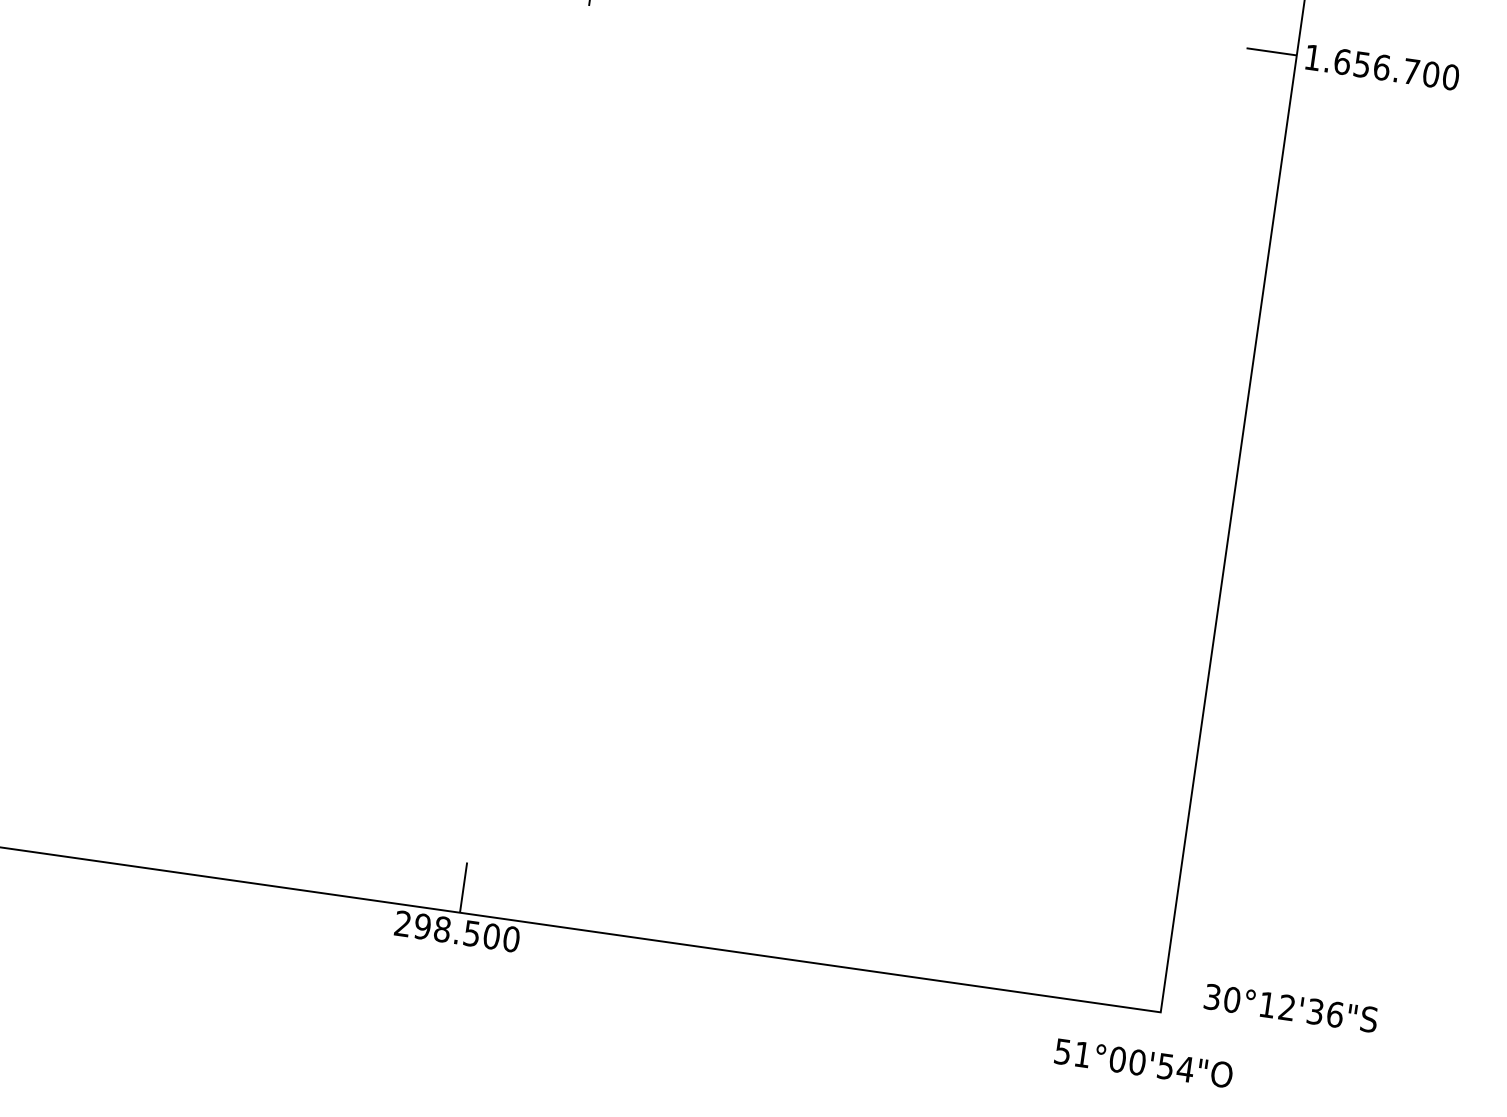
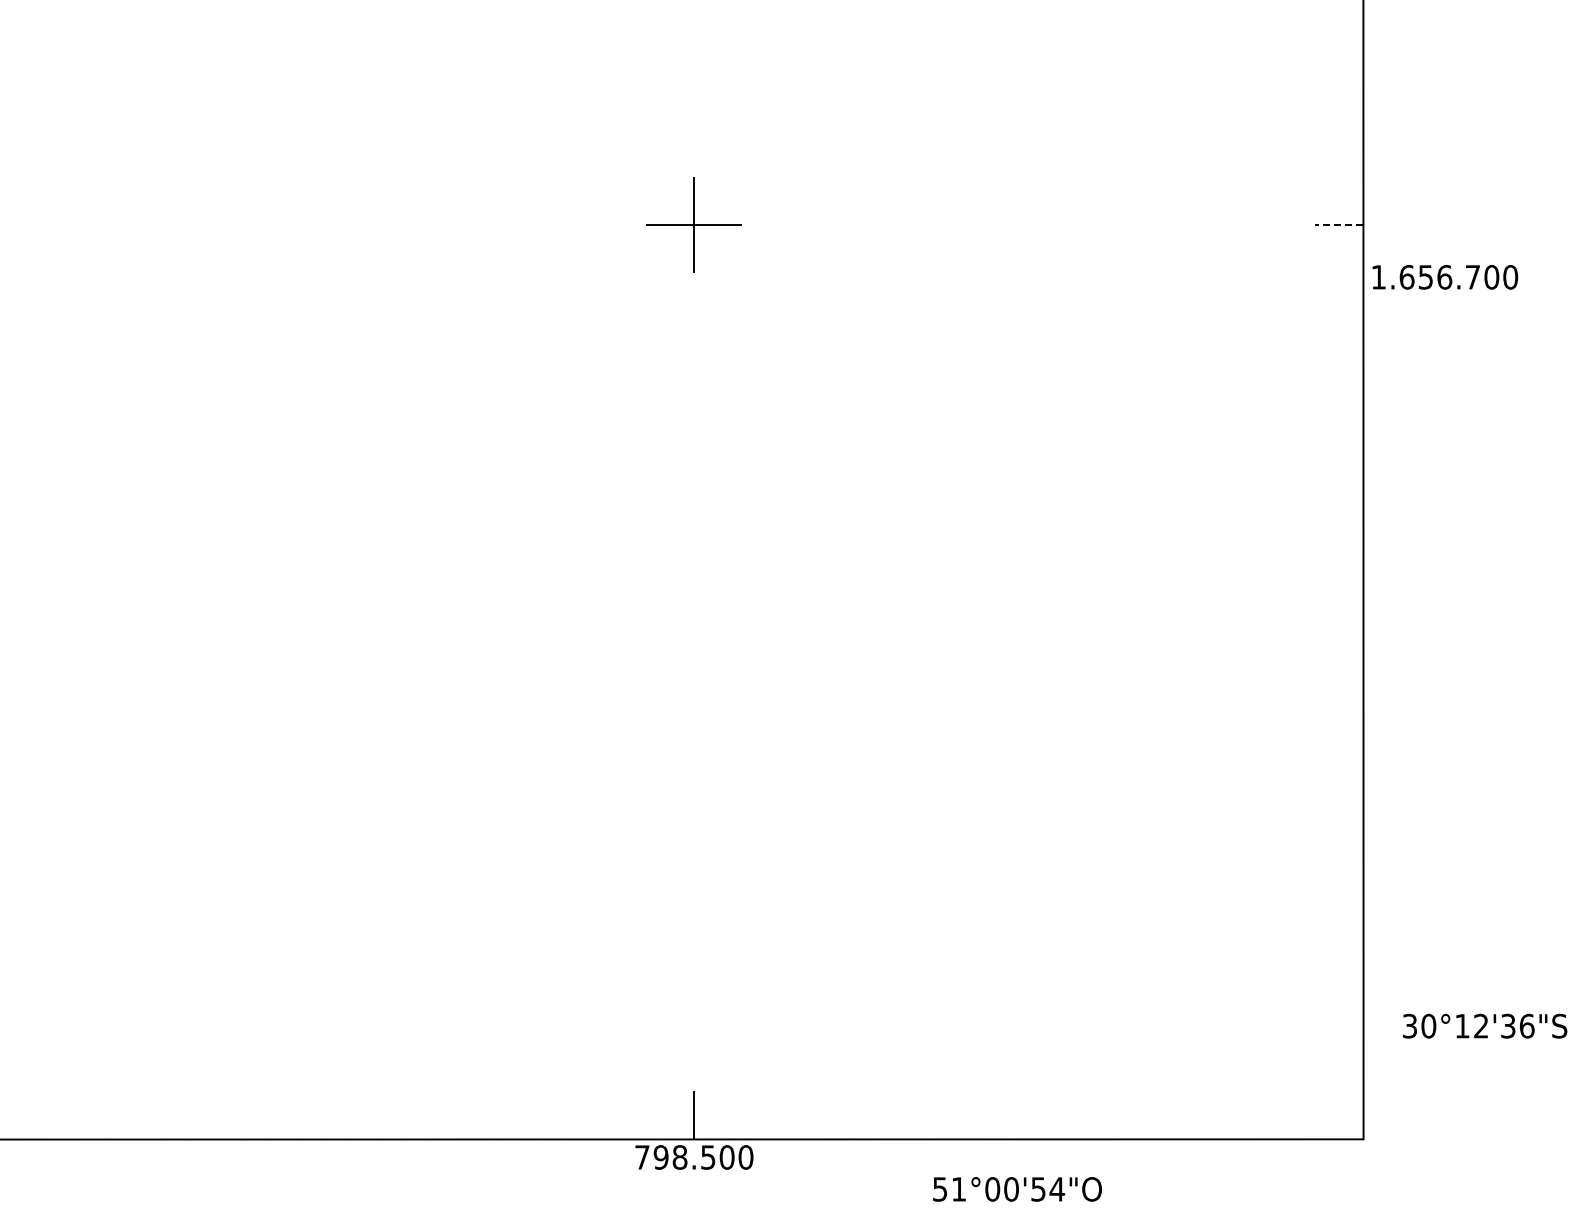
line: (1270, 51) -> (1338, 225), solid -> dashed
text: (1382, 67) -> (1445, 277), moved
text: (403, 923) -> (642, 1157), 298.500 -> 798.500
text: (1291, 1007) -> (1485, 1025), moved
text: (1143, 1063) -> (1017, 1189), moved

